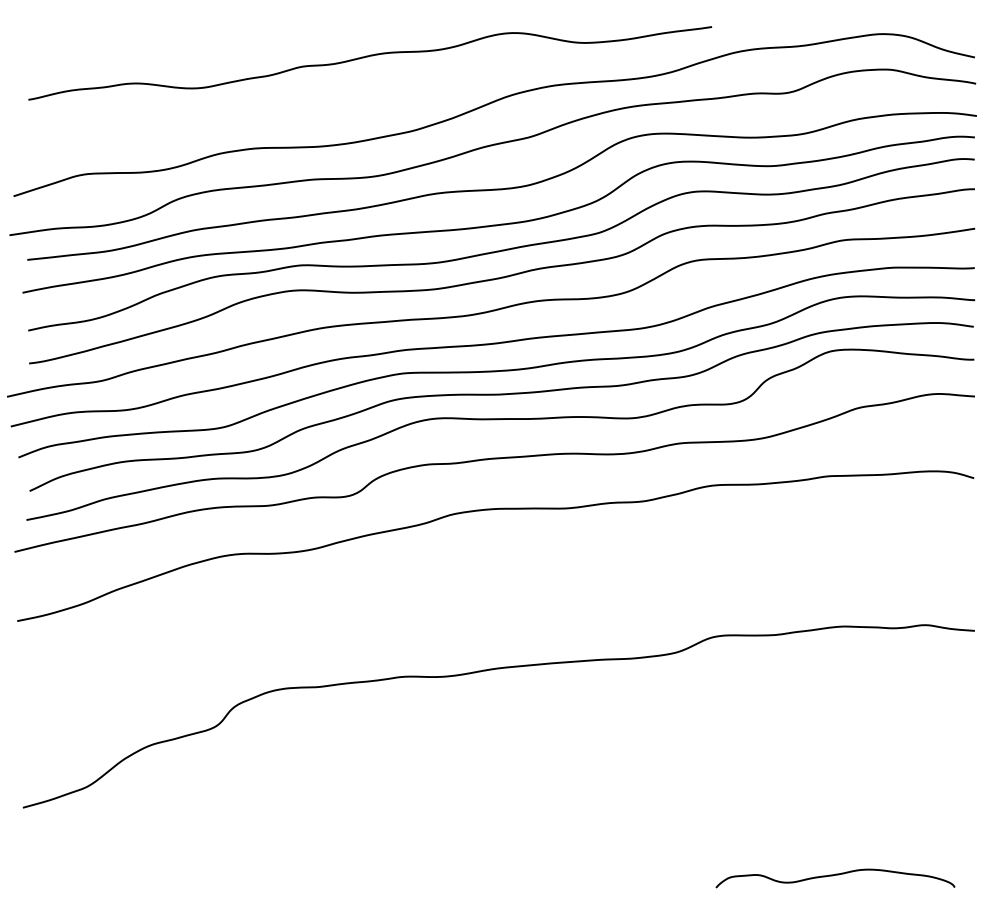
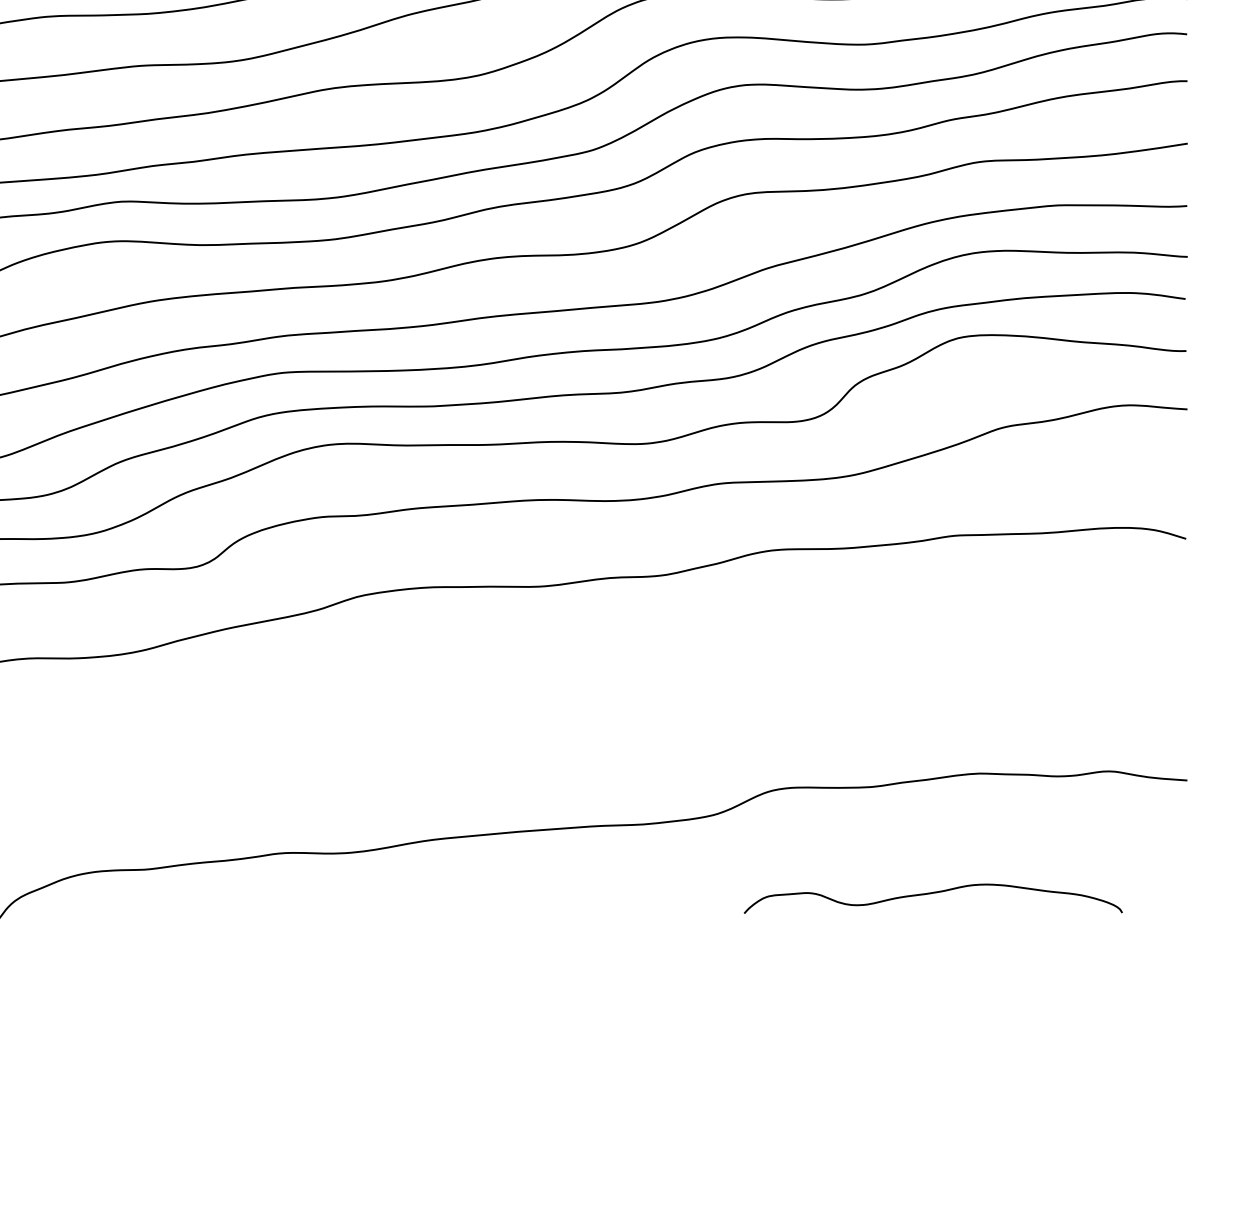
curve: (833, 876) -> (930, 895), moved

